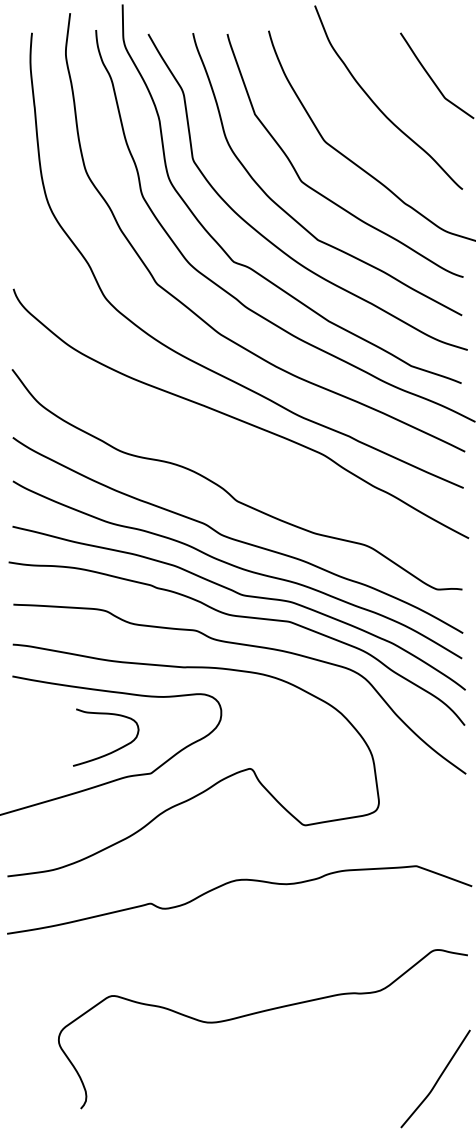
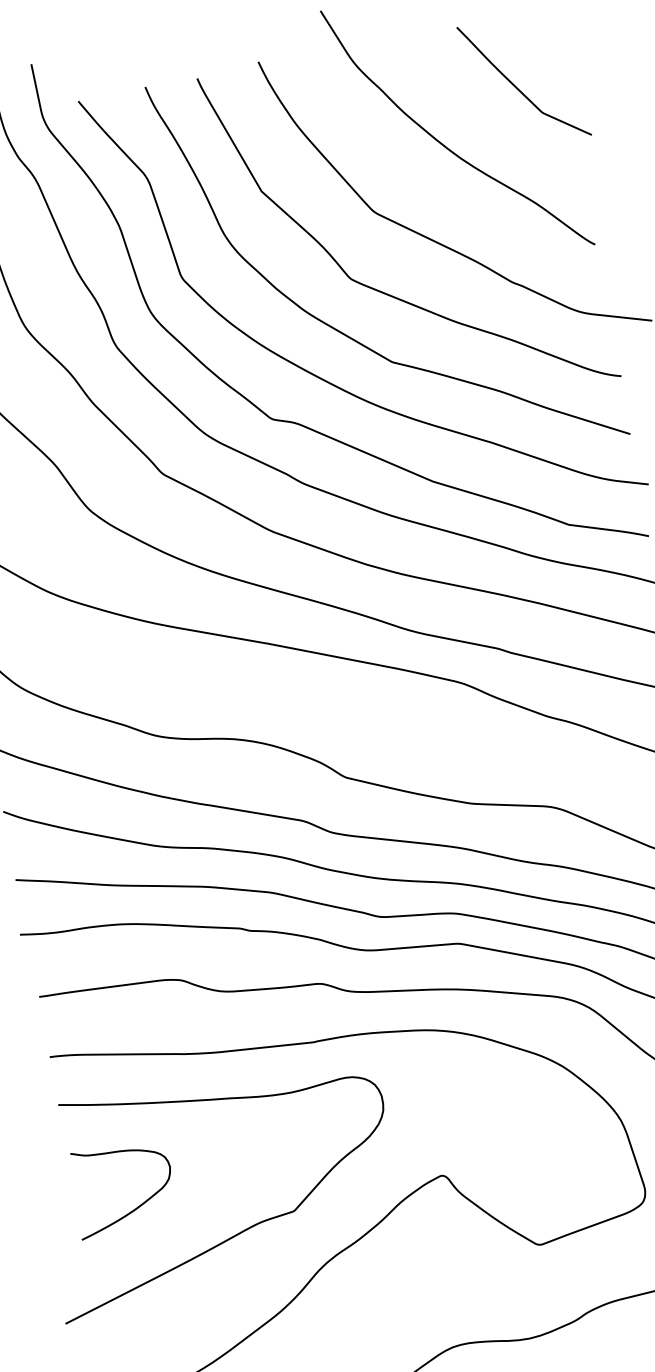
curve: (113, 750) -> (138, 1205), moved

